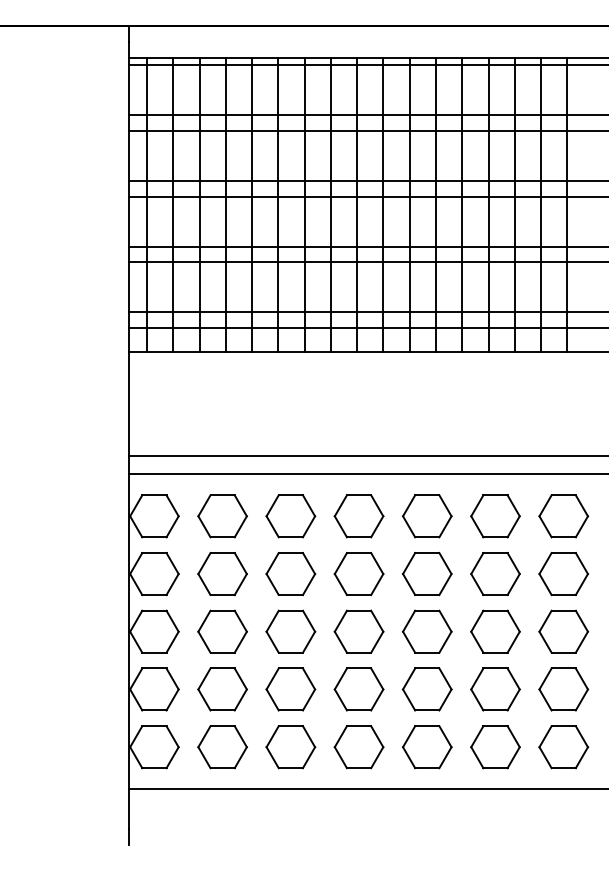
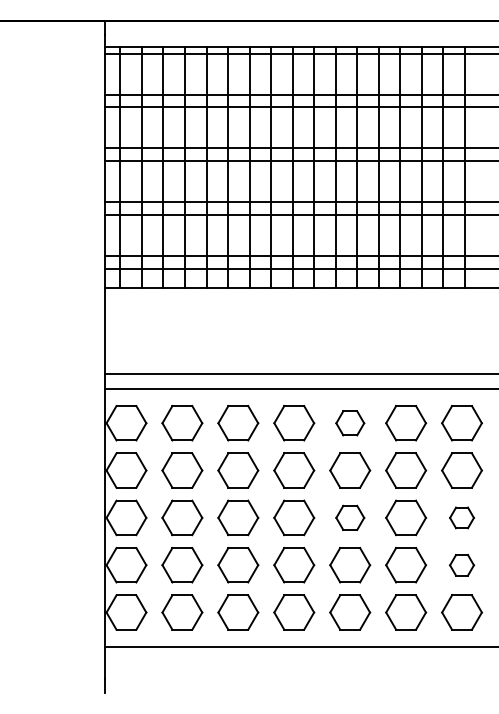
part: (427, 516) -> (350, 423), size x0.7
part: (427, 631) -> (350, 517), size x0.7
part: (563, 631) -> (461, 517), size x0.6
part: (563, 689) -> (461, 565), size x0.6

